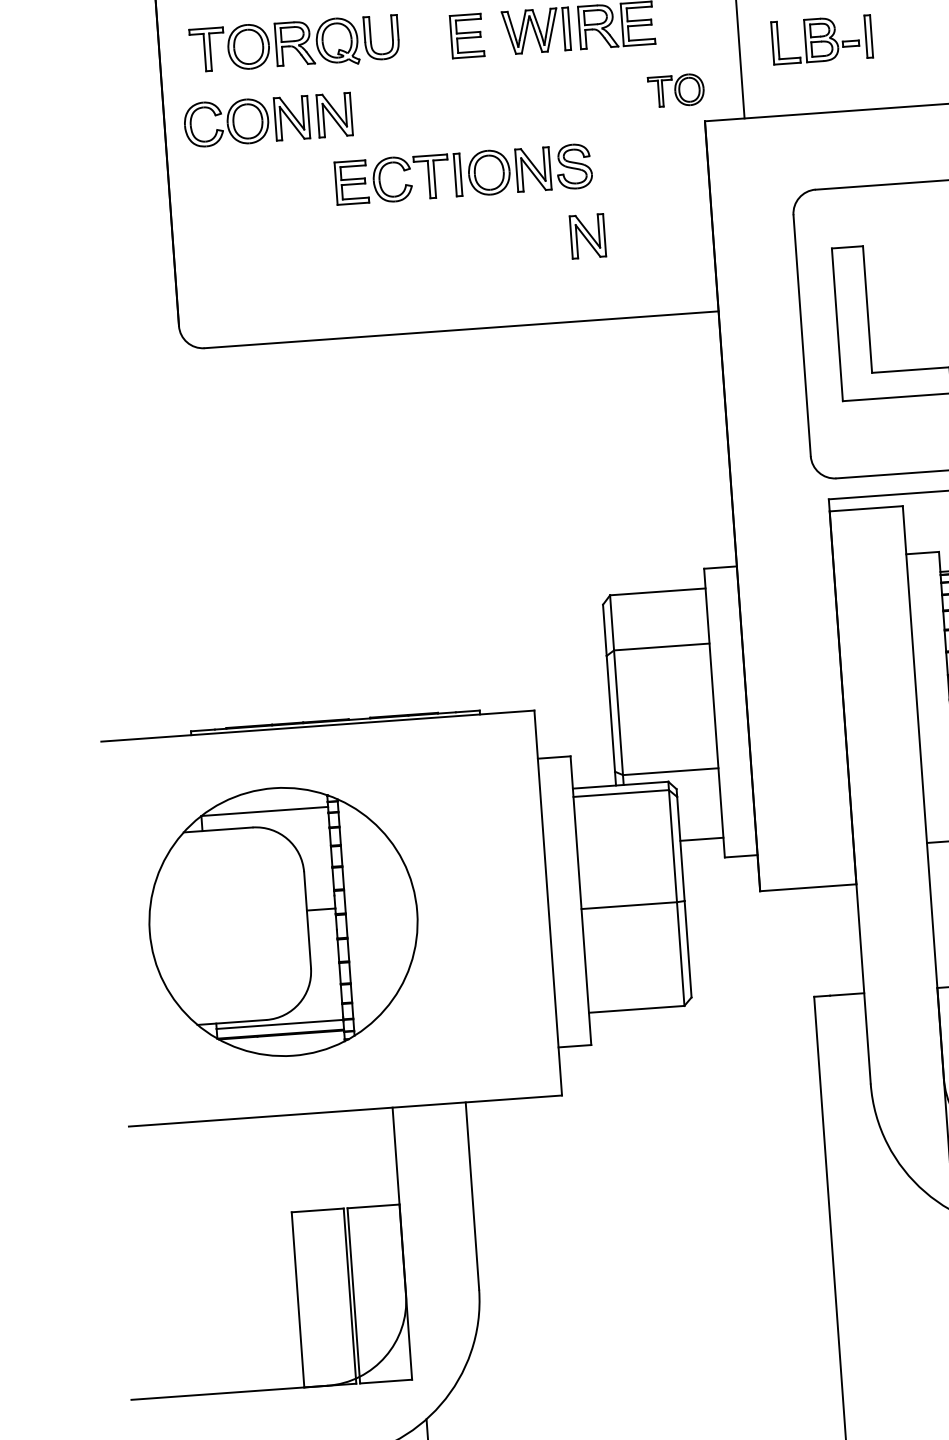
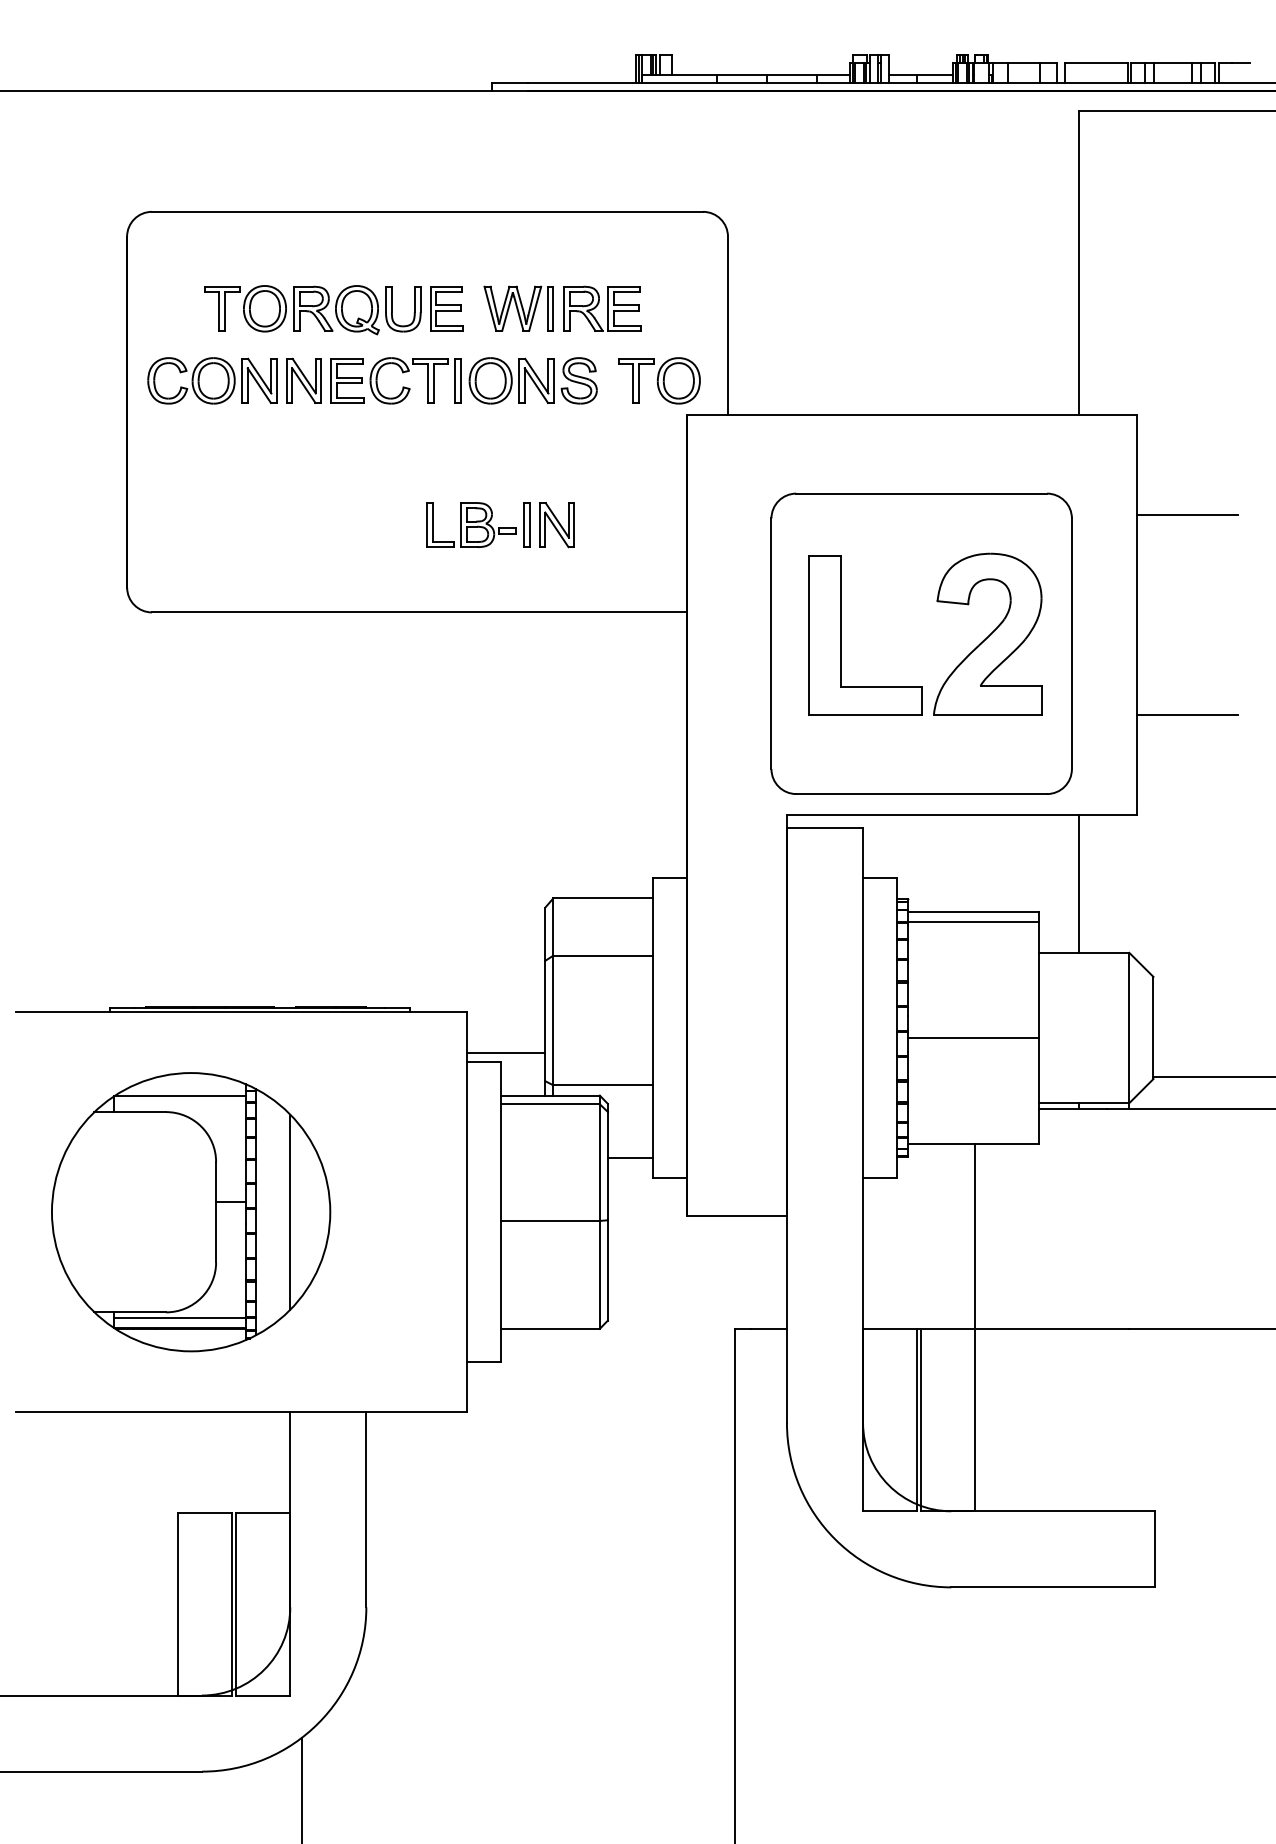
part: (822, 39) -> (478, 524), moved
part: (294, 45) -> (312, 310), moved
part: (676, 90) -> (659, 380), size x1.43
part: (463, 174) -> (463, 380), moved
line: (574, 746) -> (505, 1052), added
line: (378, 914) -> (290, 1211), added

